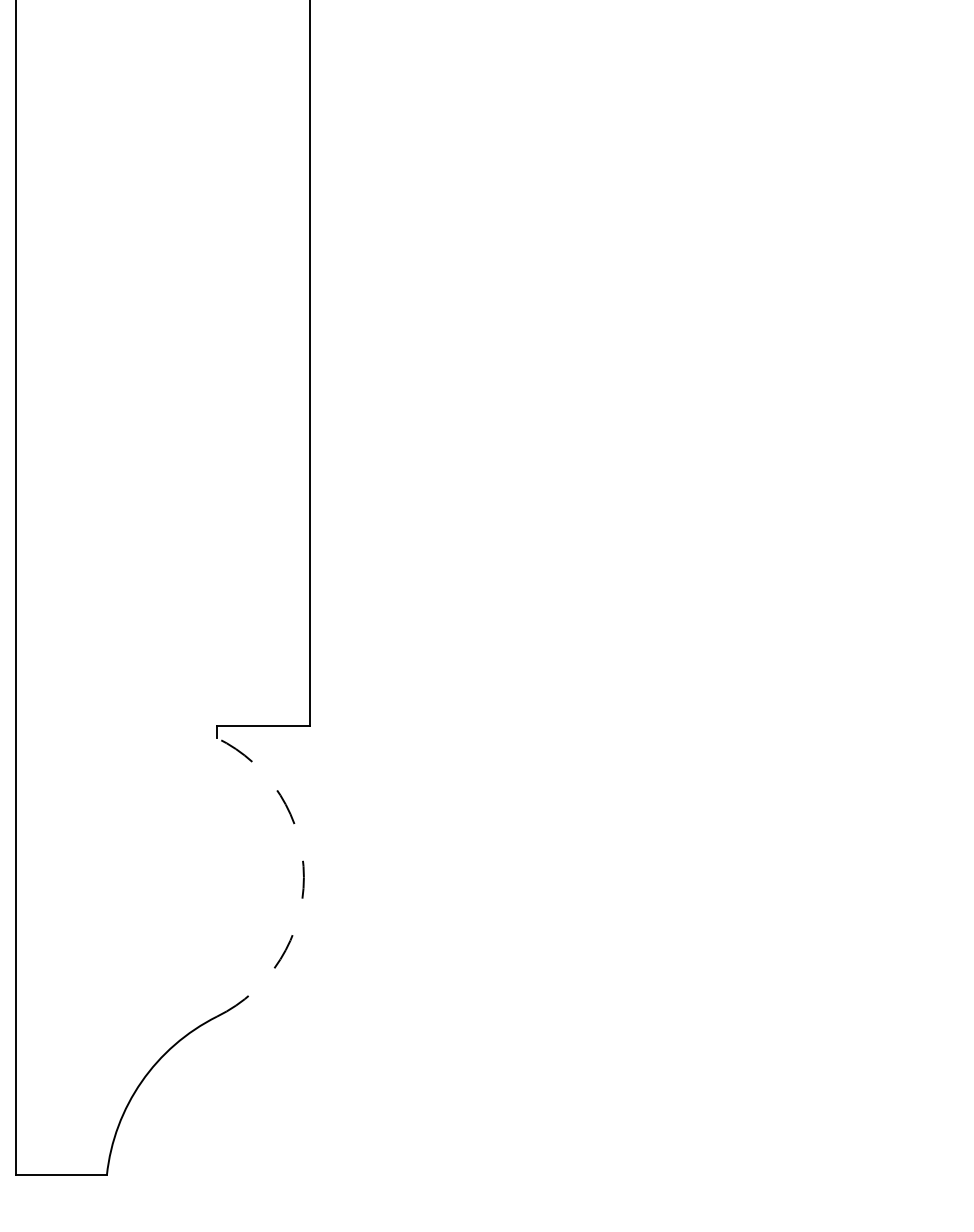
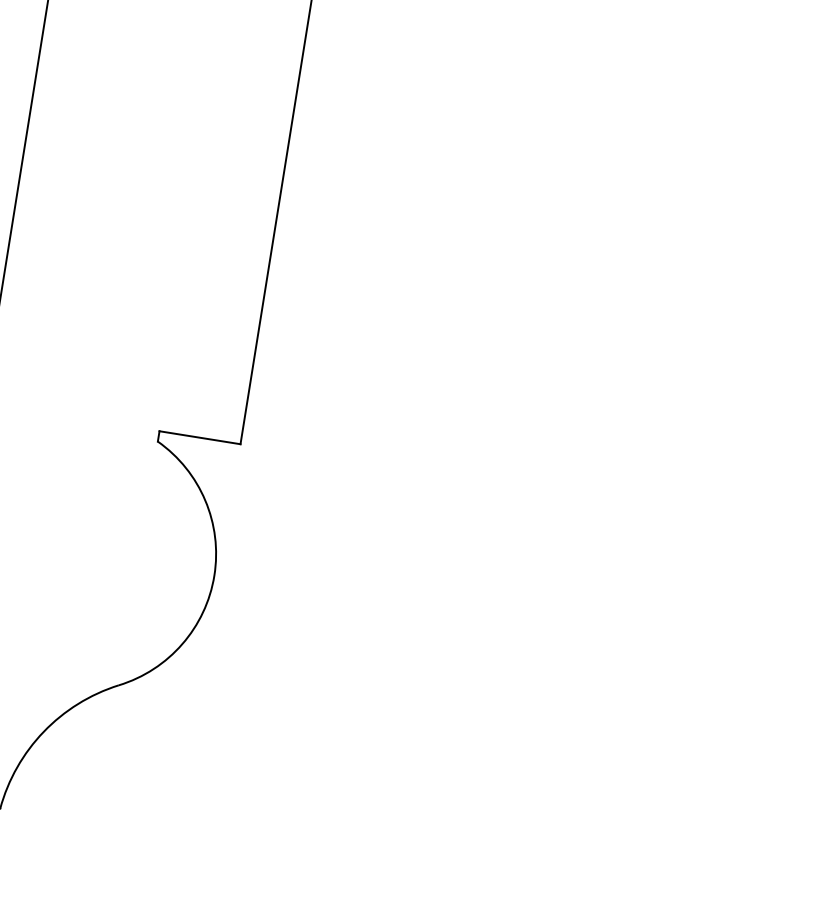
arc: (303, 877) -> (213, 575), dashed -> solid

